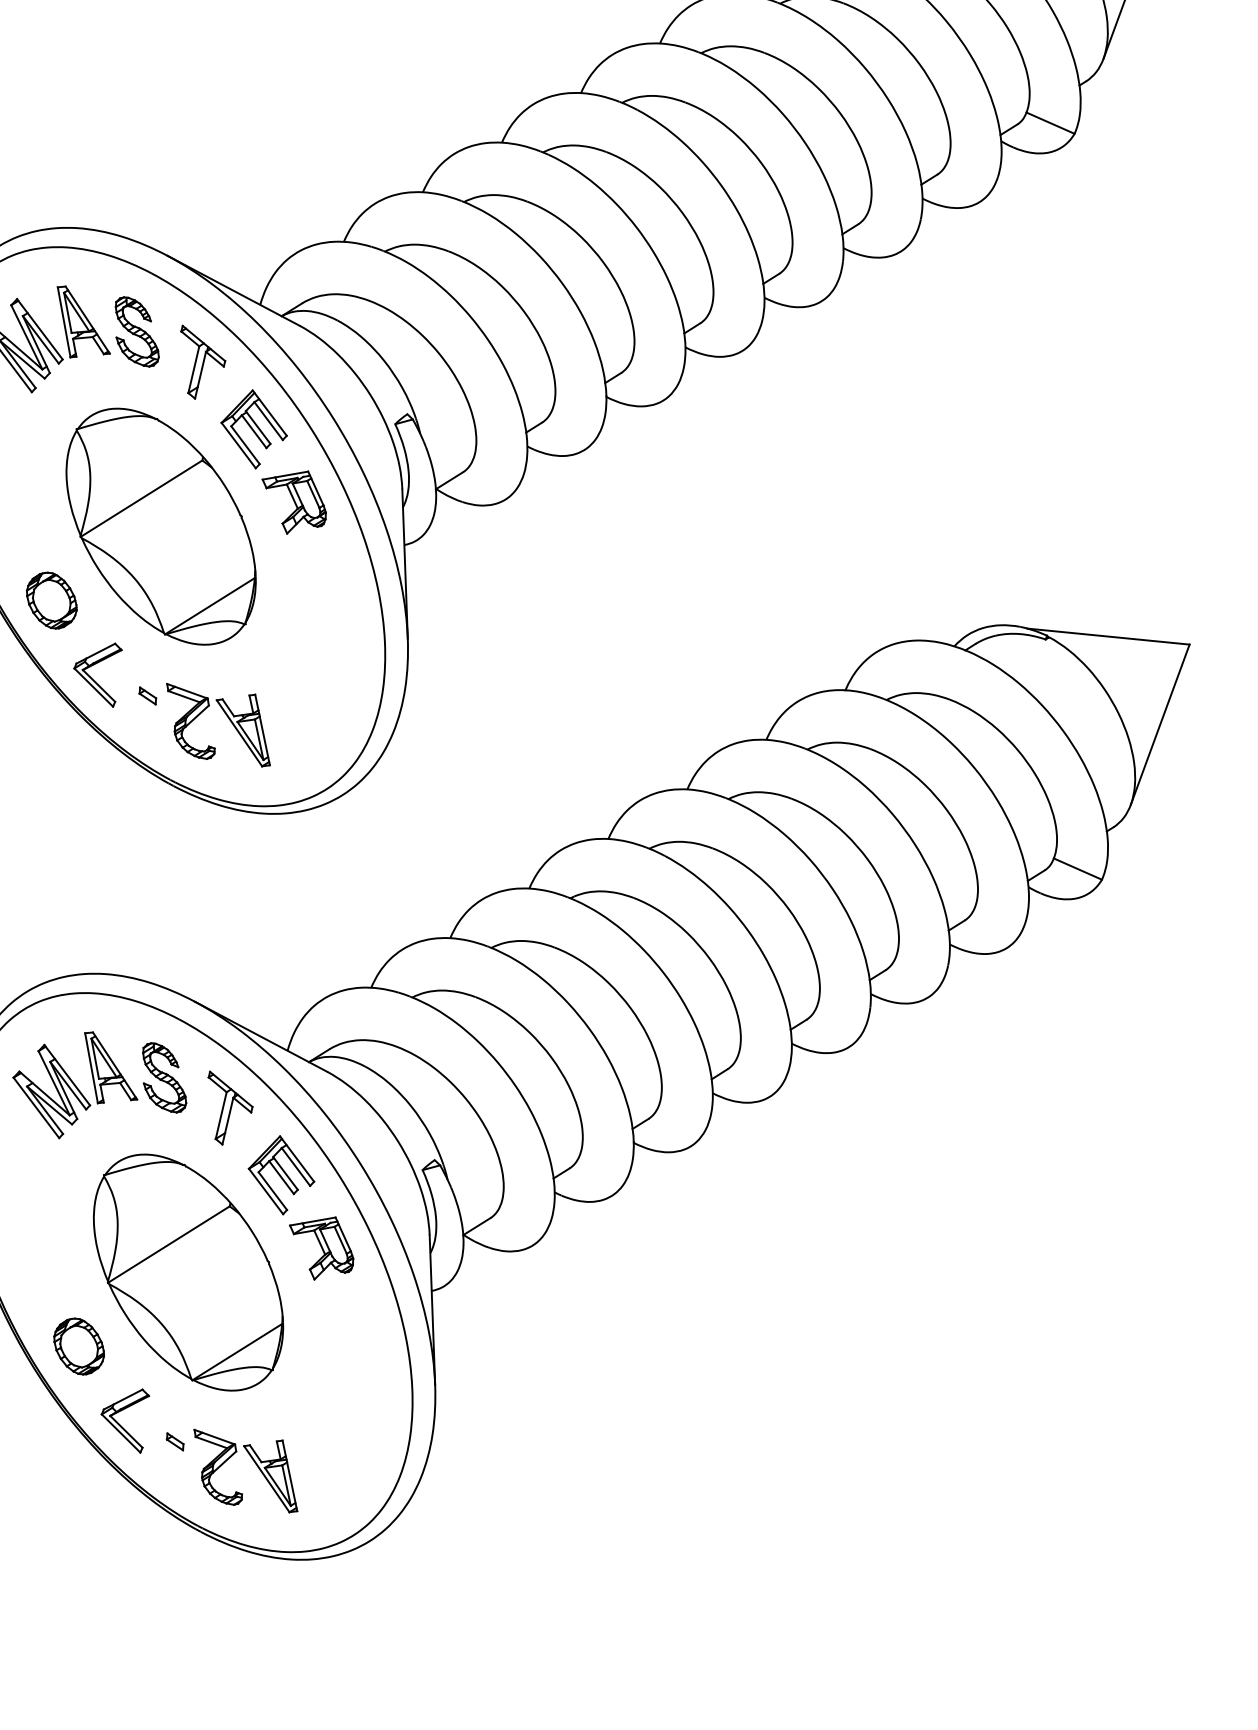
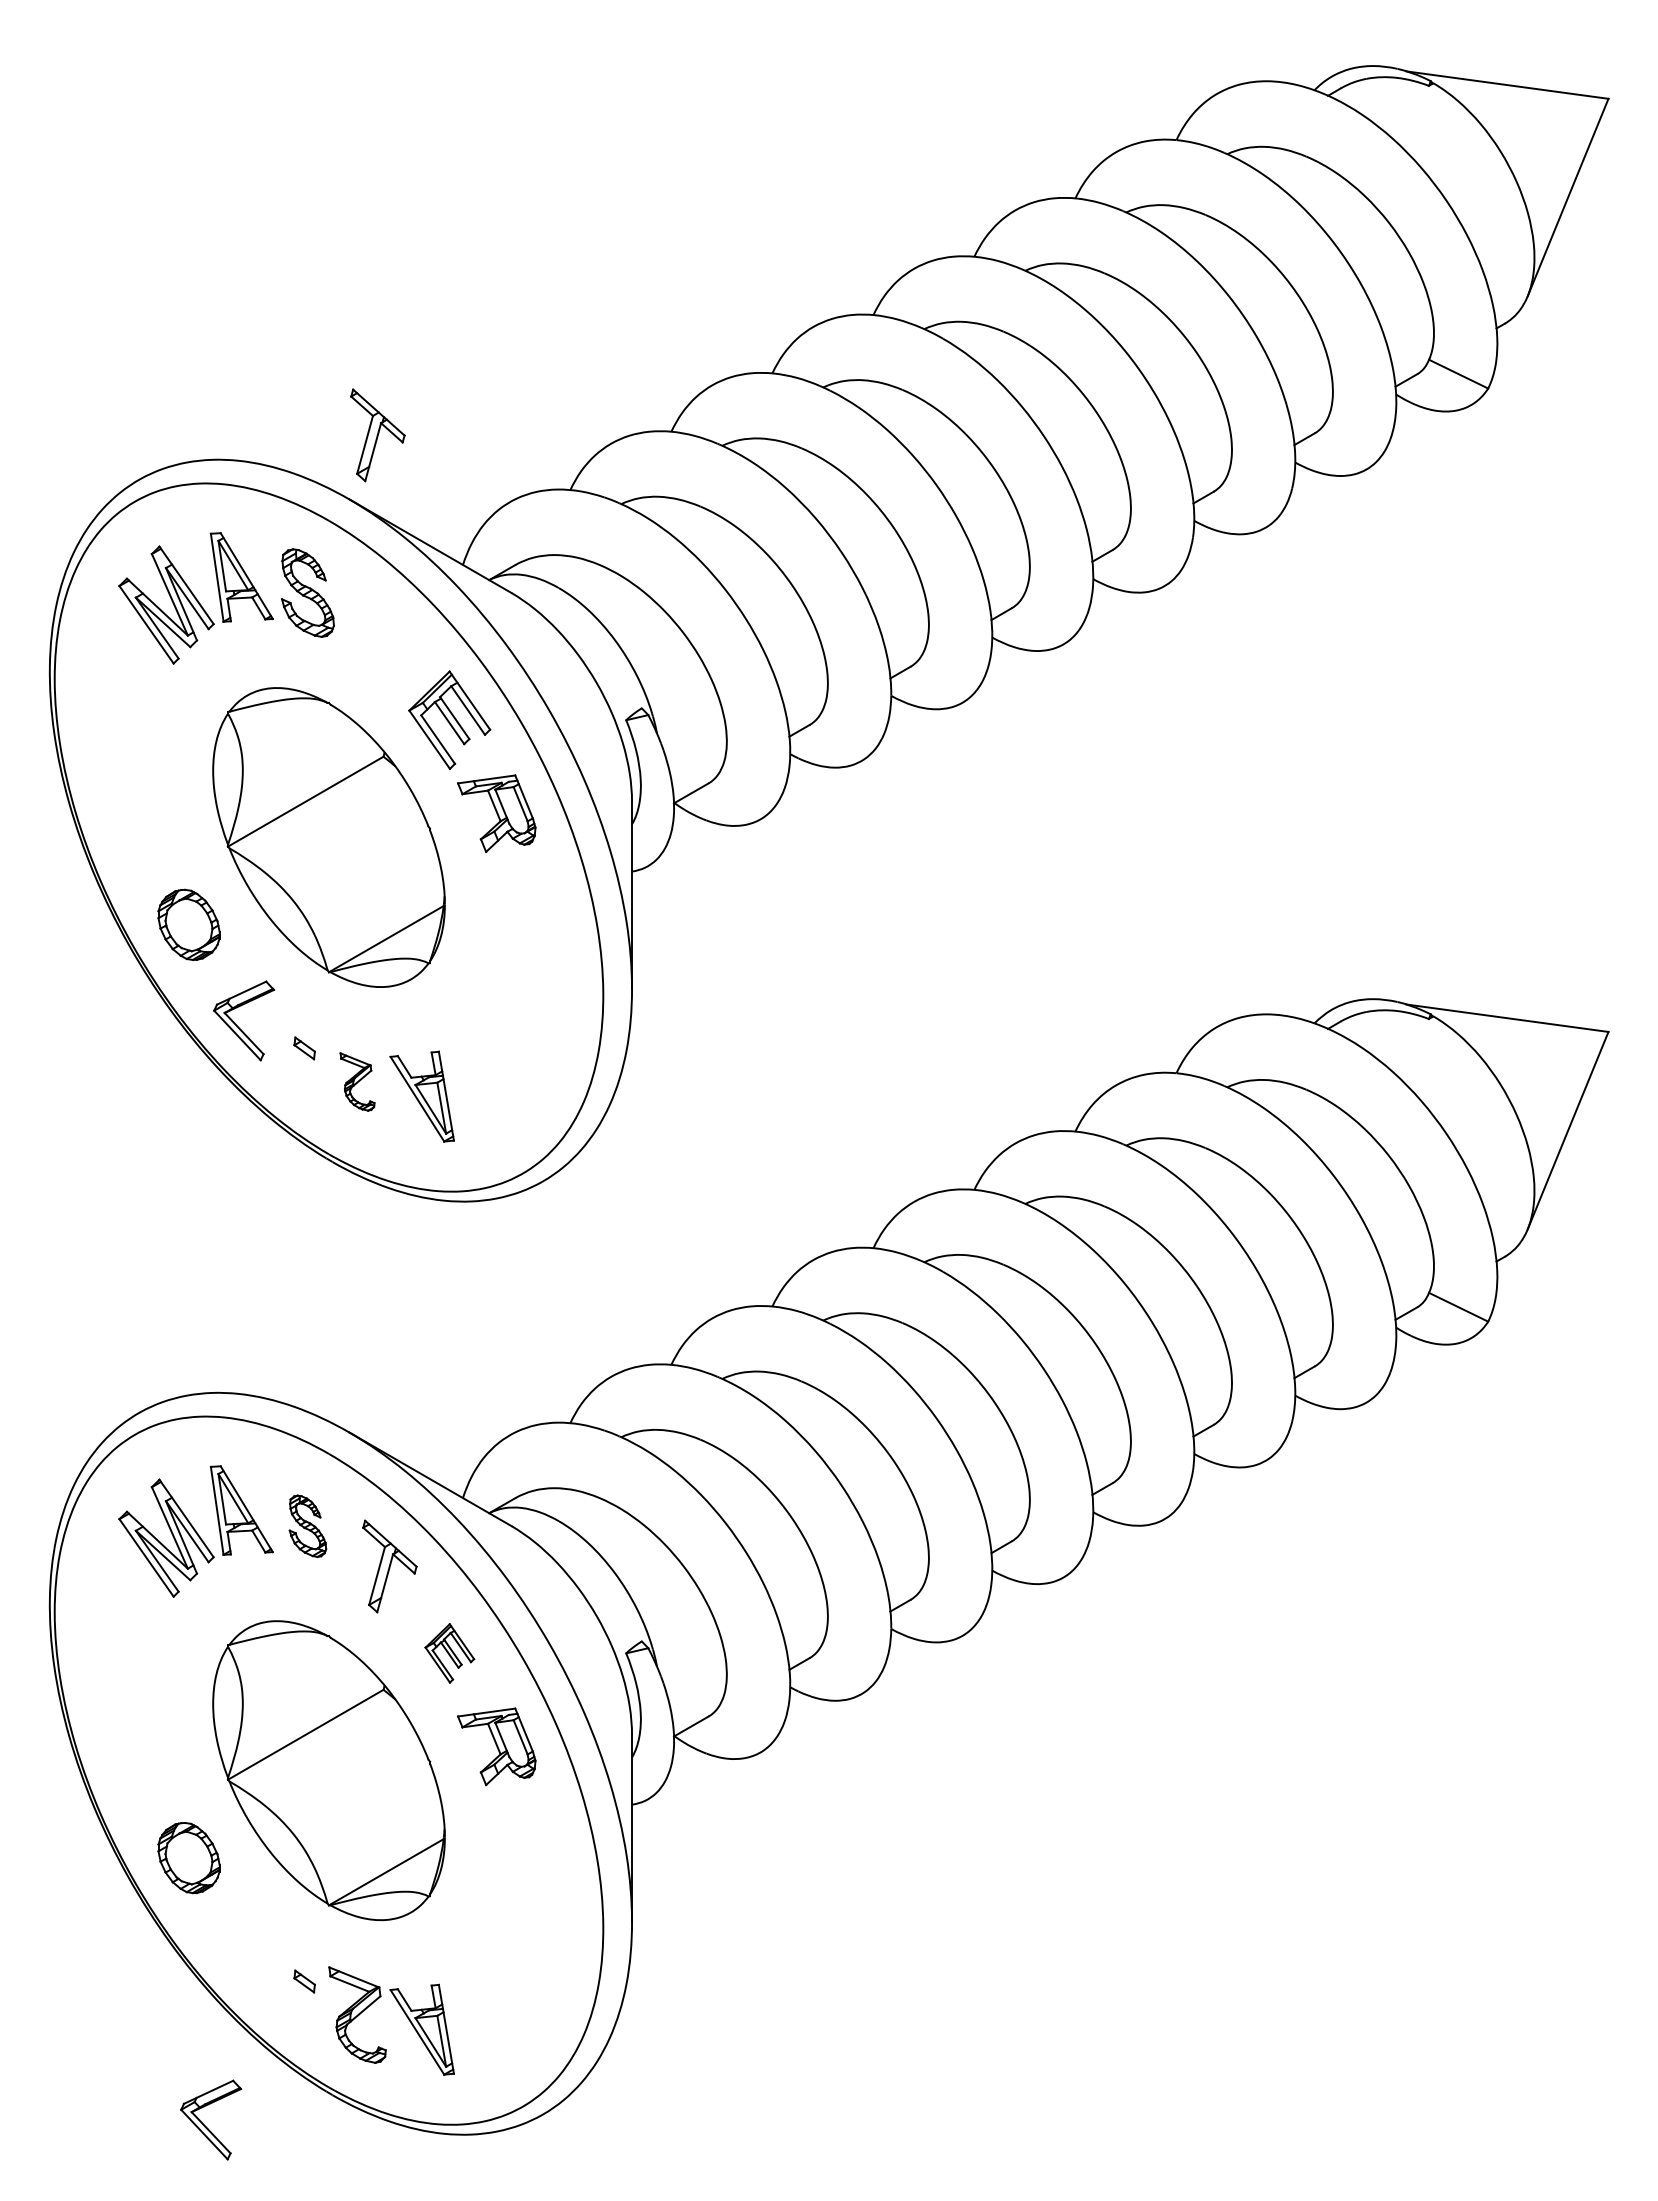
part: (203, 361) -> (377, 435), moved
part: (191, 720) -> (357, 1081), size x0.6
part: (164, 1078) -> (307, 1526), size x0.7
part: (281, 1175) -> (449, 1653), size x0.6
part: (121, 1426) -> (205, 2125), moved

